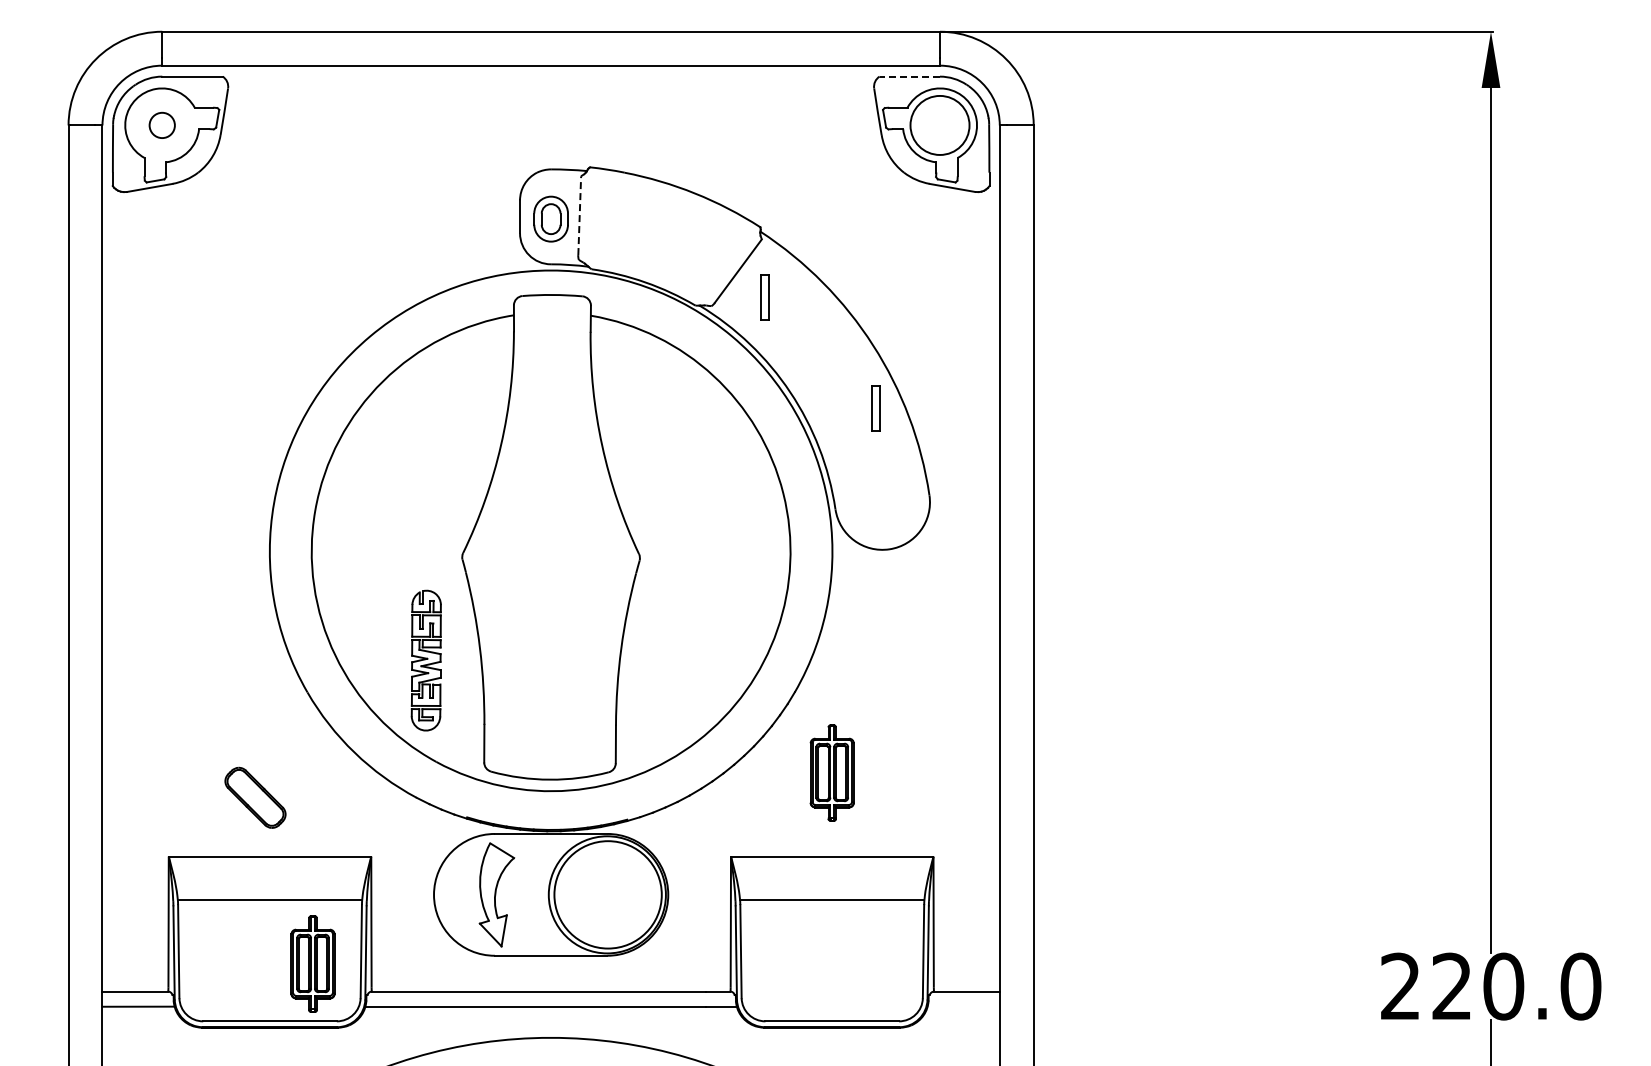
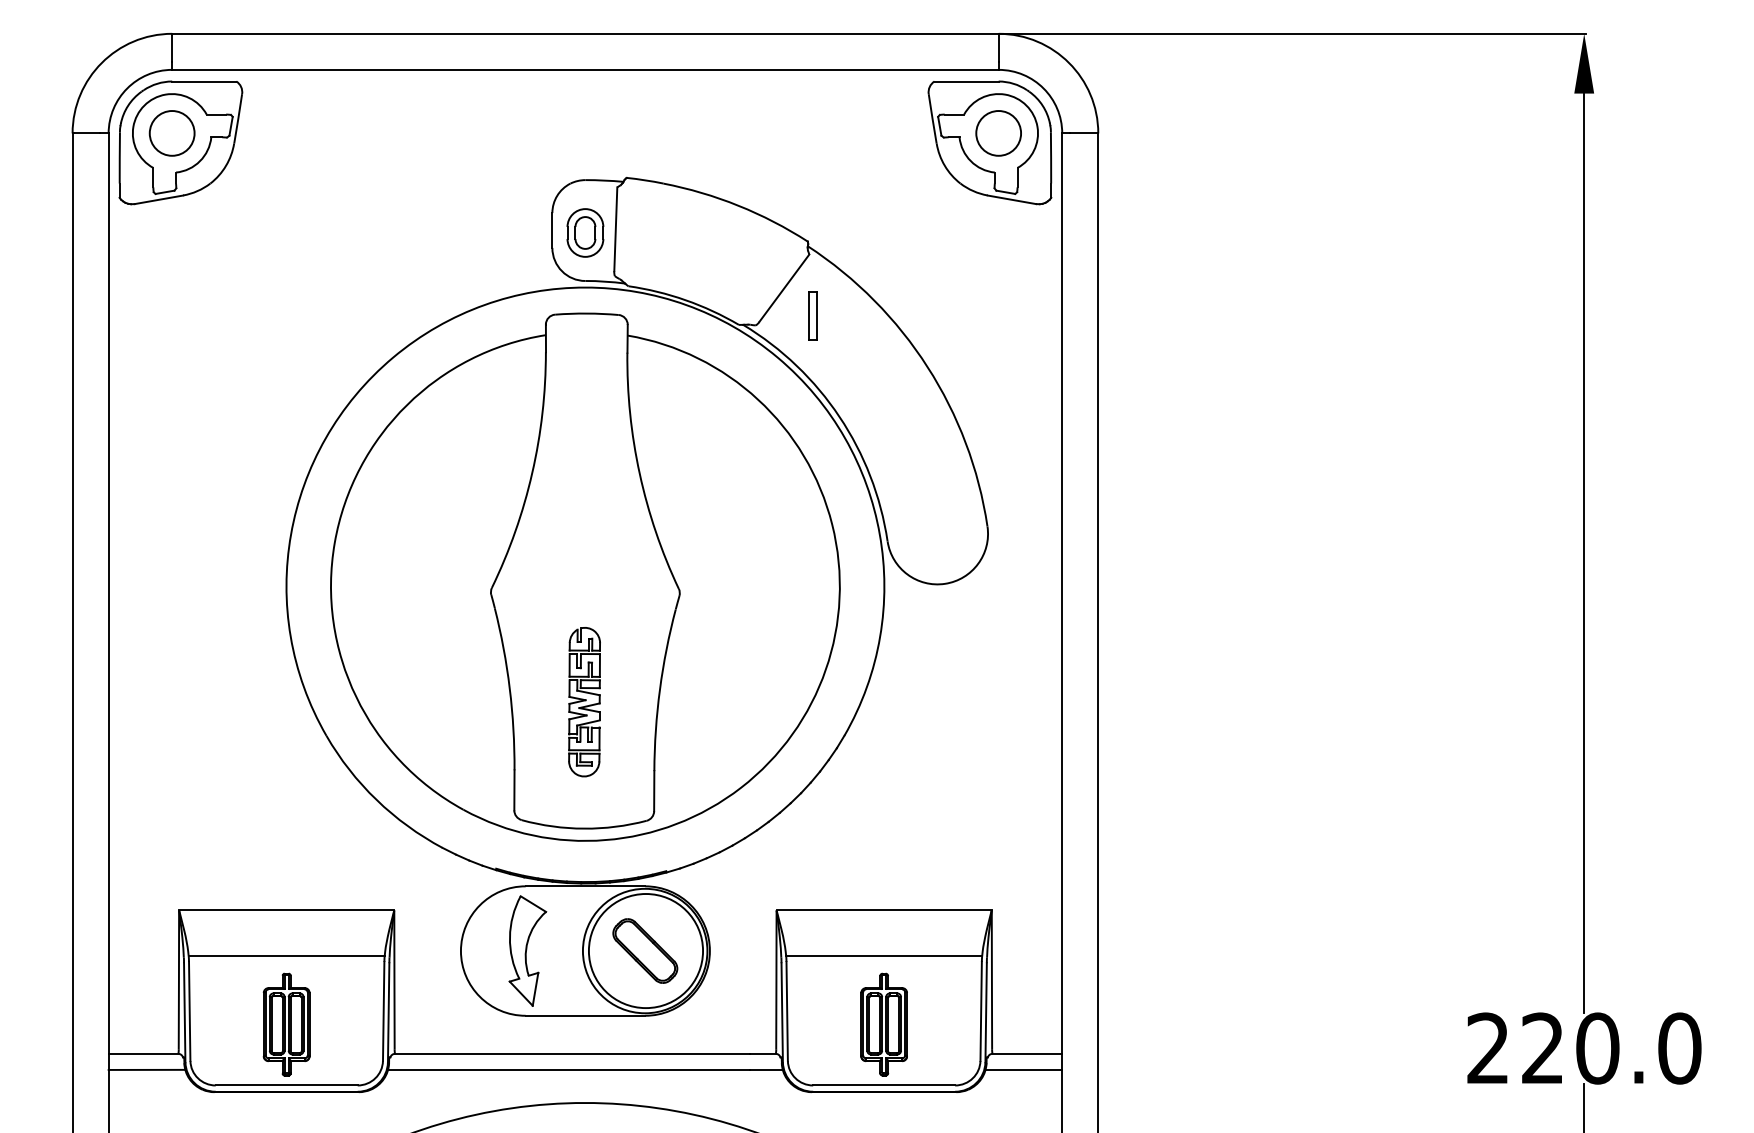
line: (909, 76) -> (966, 81), dashed -> solid
circle: (162, 125) -> (172, 133), size x1.67
circle: (939, 125) -> (998, 133), size x0.71
line: (579, 215) -> (615, 229), dashed -> solid
part: (875, 408) -> (930, 434), removed
part: (425, 660) -> (583, 701), moved
part: (831, 772) -> (883, 1023), moved
part: (255, 797) -> (645, 950), moved
part: (312, 963) -> (286, 1023), moved
line: (963, 1006) -> (1023, 1069), added

